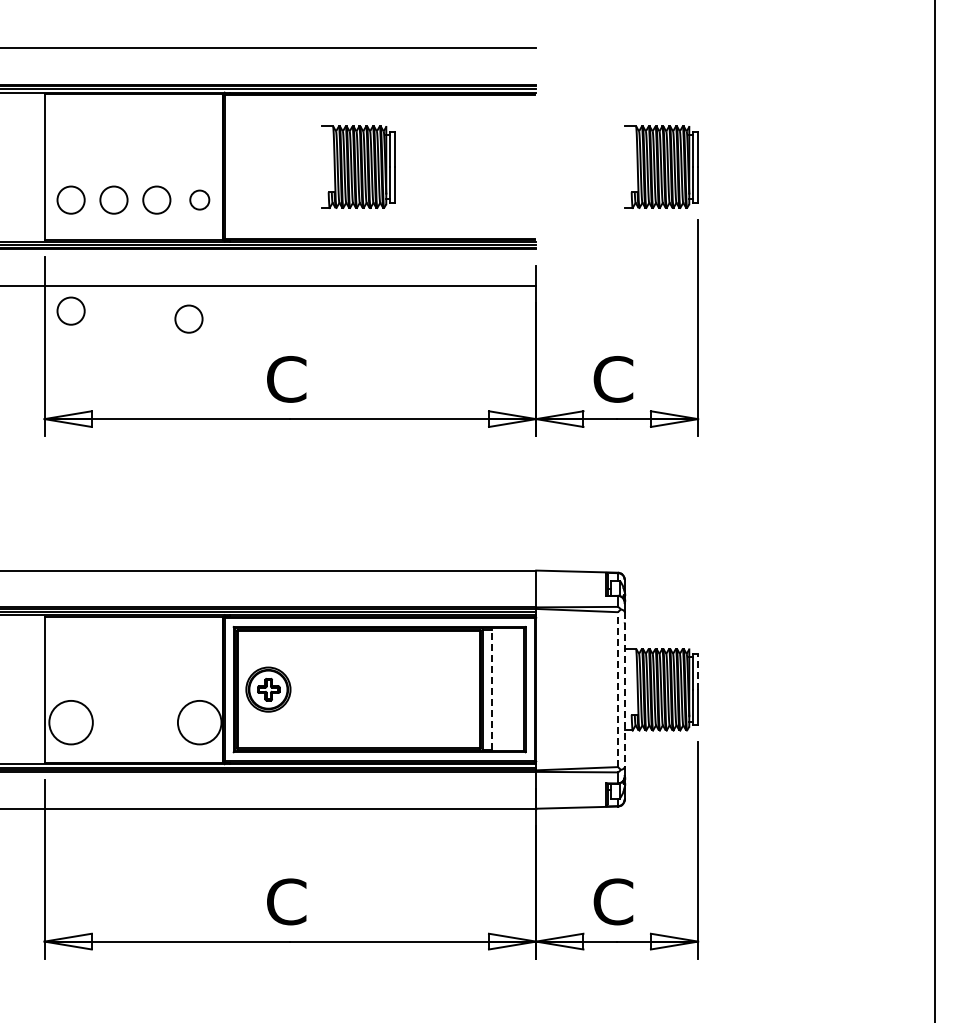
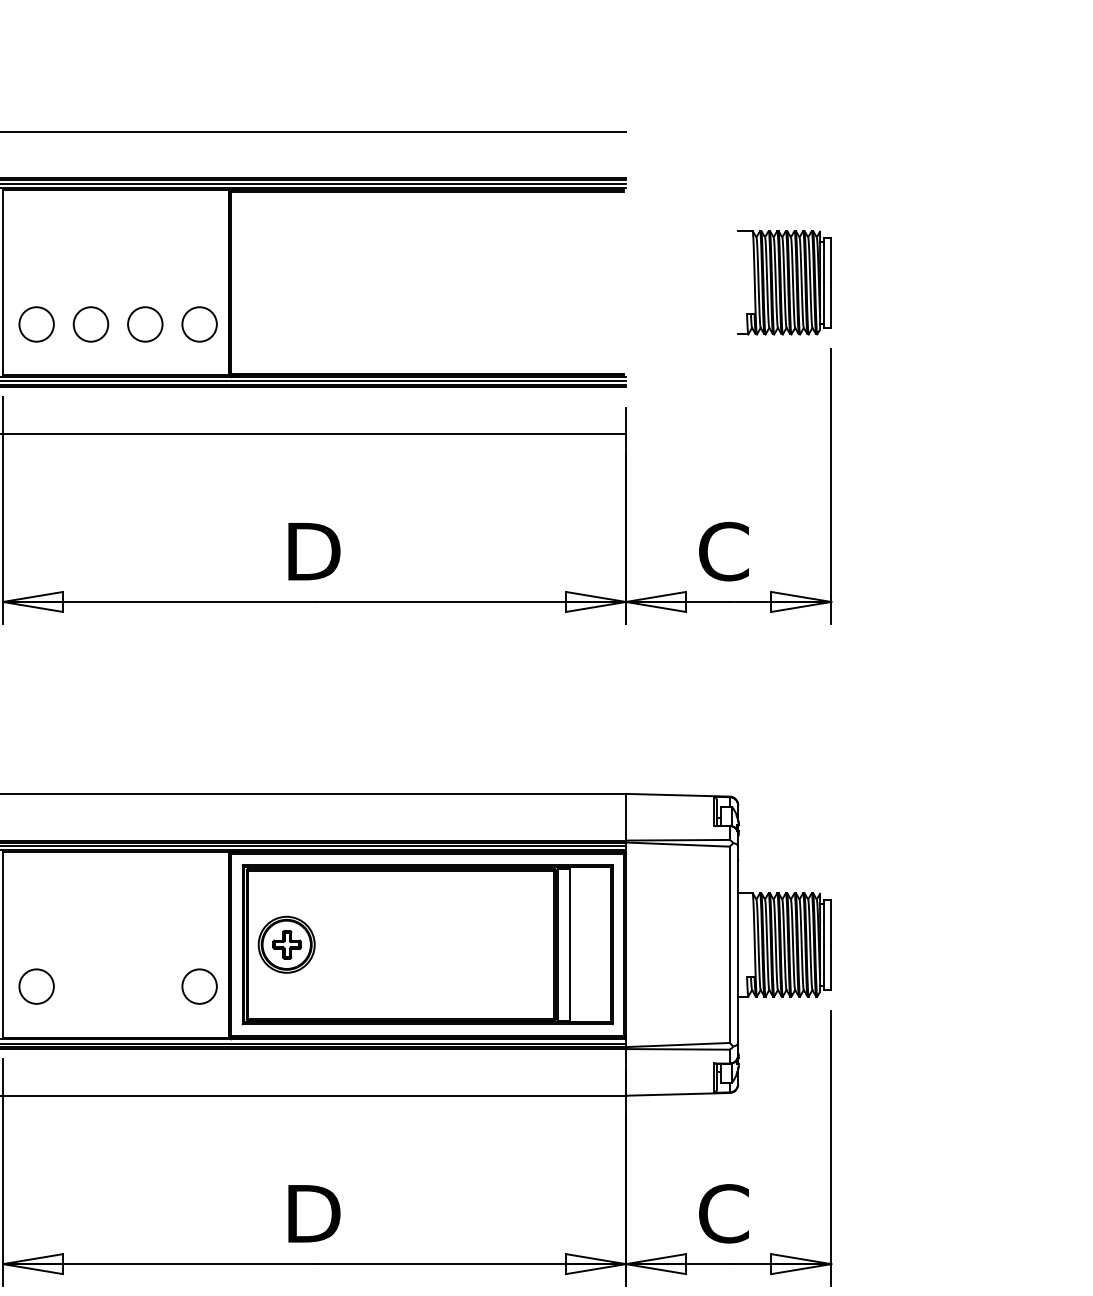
part: (358, 166) -> (400, 281), removed
circle: (199, 199) -> (199, 323), size x1.43
circle: (70, 310) -> (35, 464), removed
circle: (188, 318) -> (185, 474), removed
text: (288, 379) -> (312, 551), C -> D
line: (698, 671) -> (831, 921), dashed -> solid
line: (491, 689) -> (569, 944), dashed -> solid
line: (618, 689) -> (730, 944), dashed -> solid
line: (624, 690) -> (737, 945), dashed -> solid
circle: (70, 722) -> (35, 986), size x0.62
circle: (199, 722) -> (199, 986), size x0.62
text: (288, 901) -> (312, 1213), C -> D

